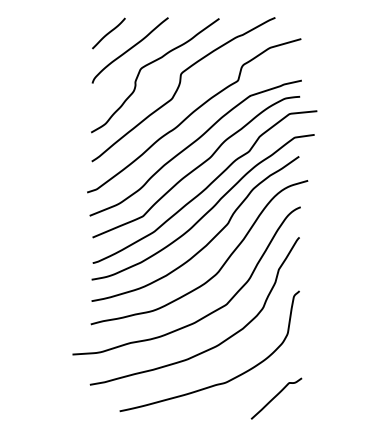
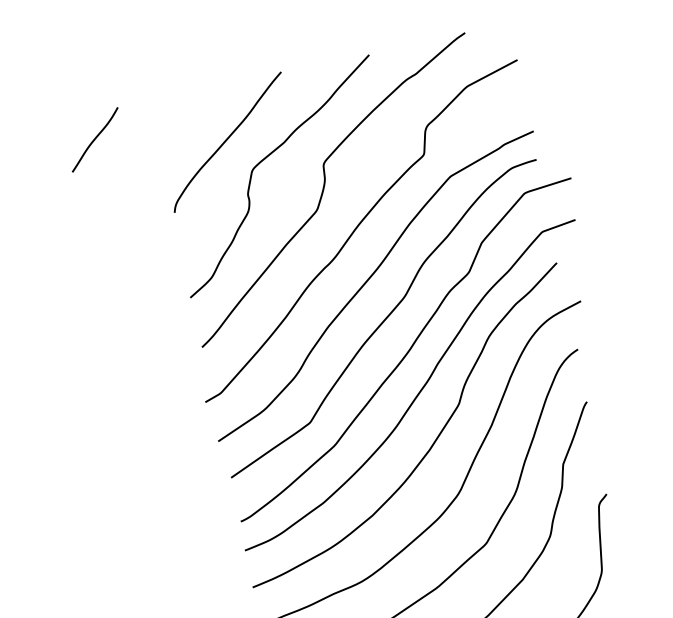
line: (108, 33) -> (94, 139), moved

